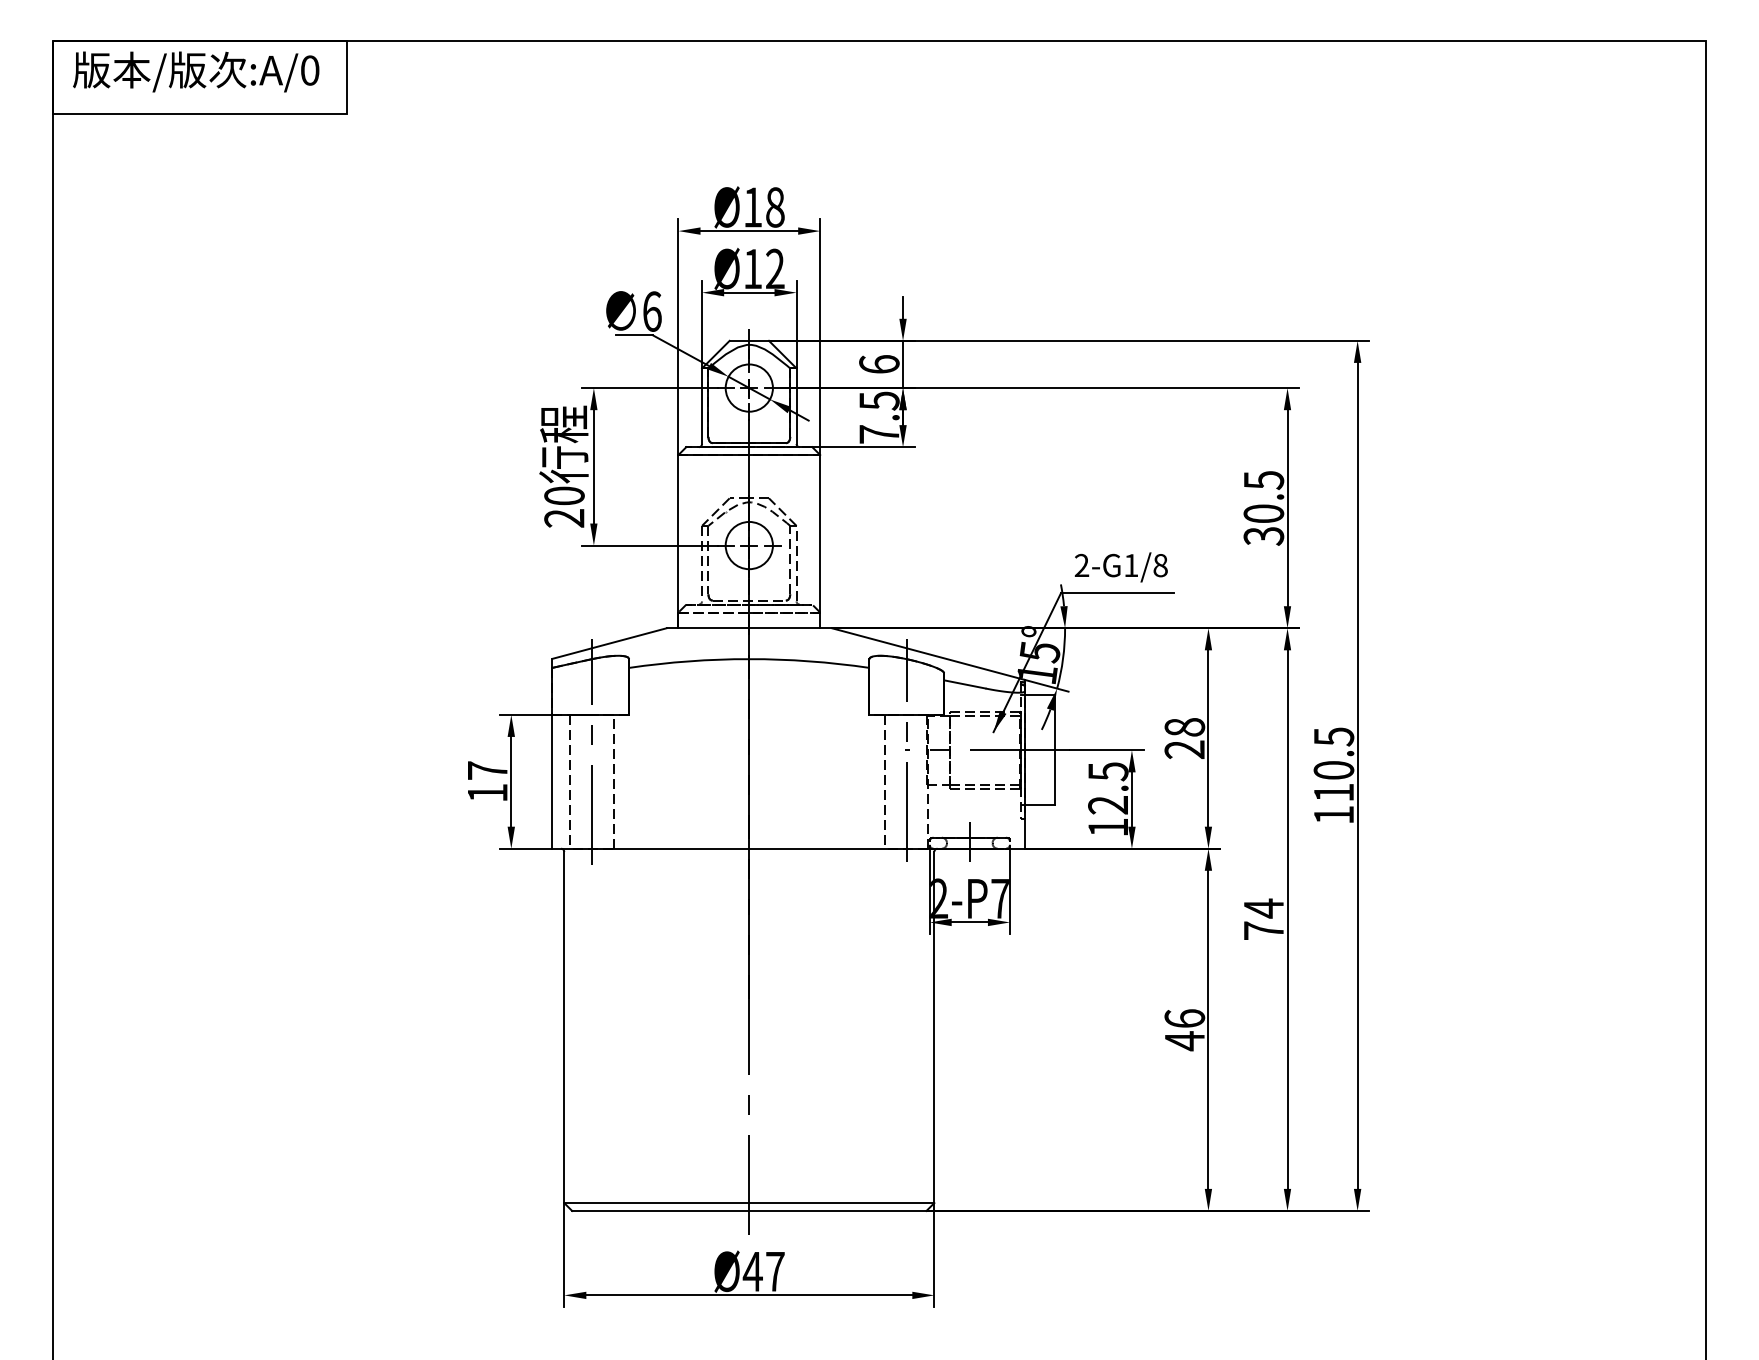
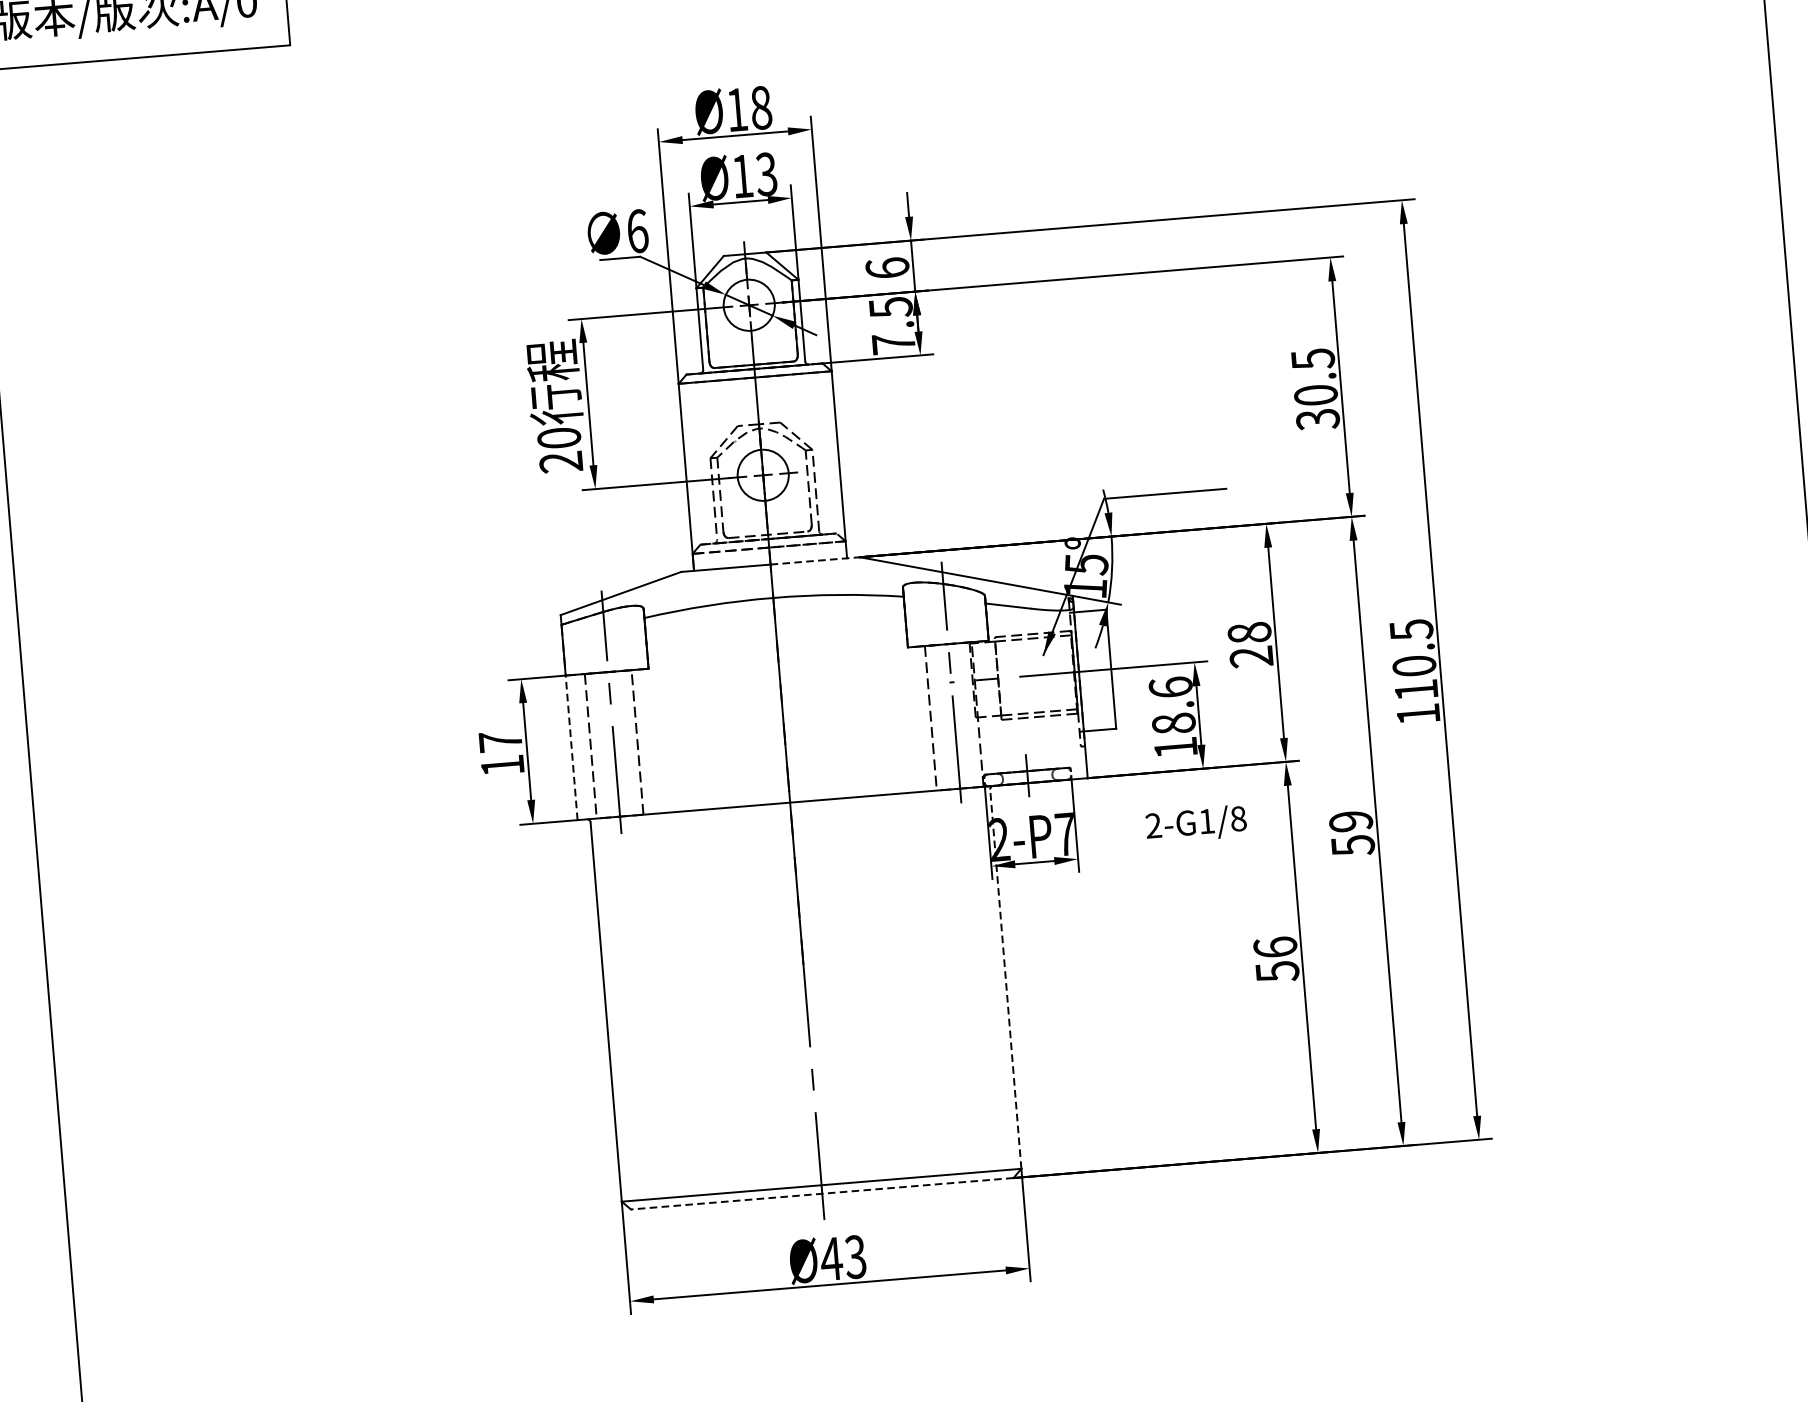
text: (774, 268) -> (765, 173), Ø12 -> Ø13
text: (1120, 567) -> (1195, 824), moved
line: (791, 628) -> (816, 561), solid -> dashed
line: (552, 781) -> (571, 747), solid -> dashed
text: (1108, 788) -> (1172, 705), 12.5 -> 18.6
text: (1263, 919) -> (1351, 833), 74 -> 59
line: (934, 1027) -> (1005, 979), solid -> dashed
text: (1185, 1041) -> (1278, 972), 46 -> 56
line: (748, 1210) -> (821, 1193), solid -> dashed
text: (774, 1271) -> (854, 1256), Ø47 -> Ø43

